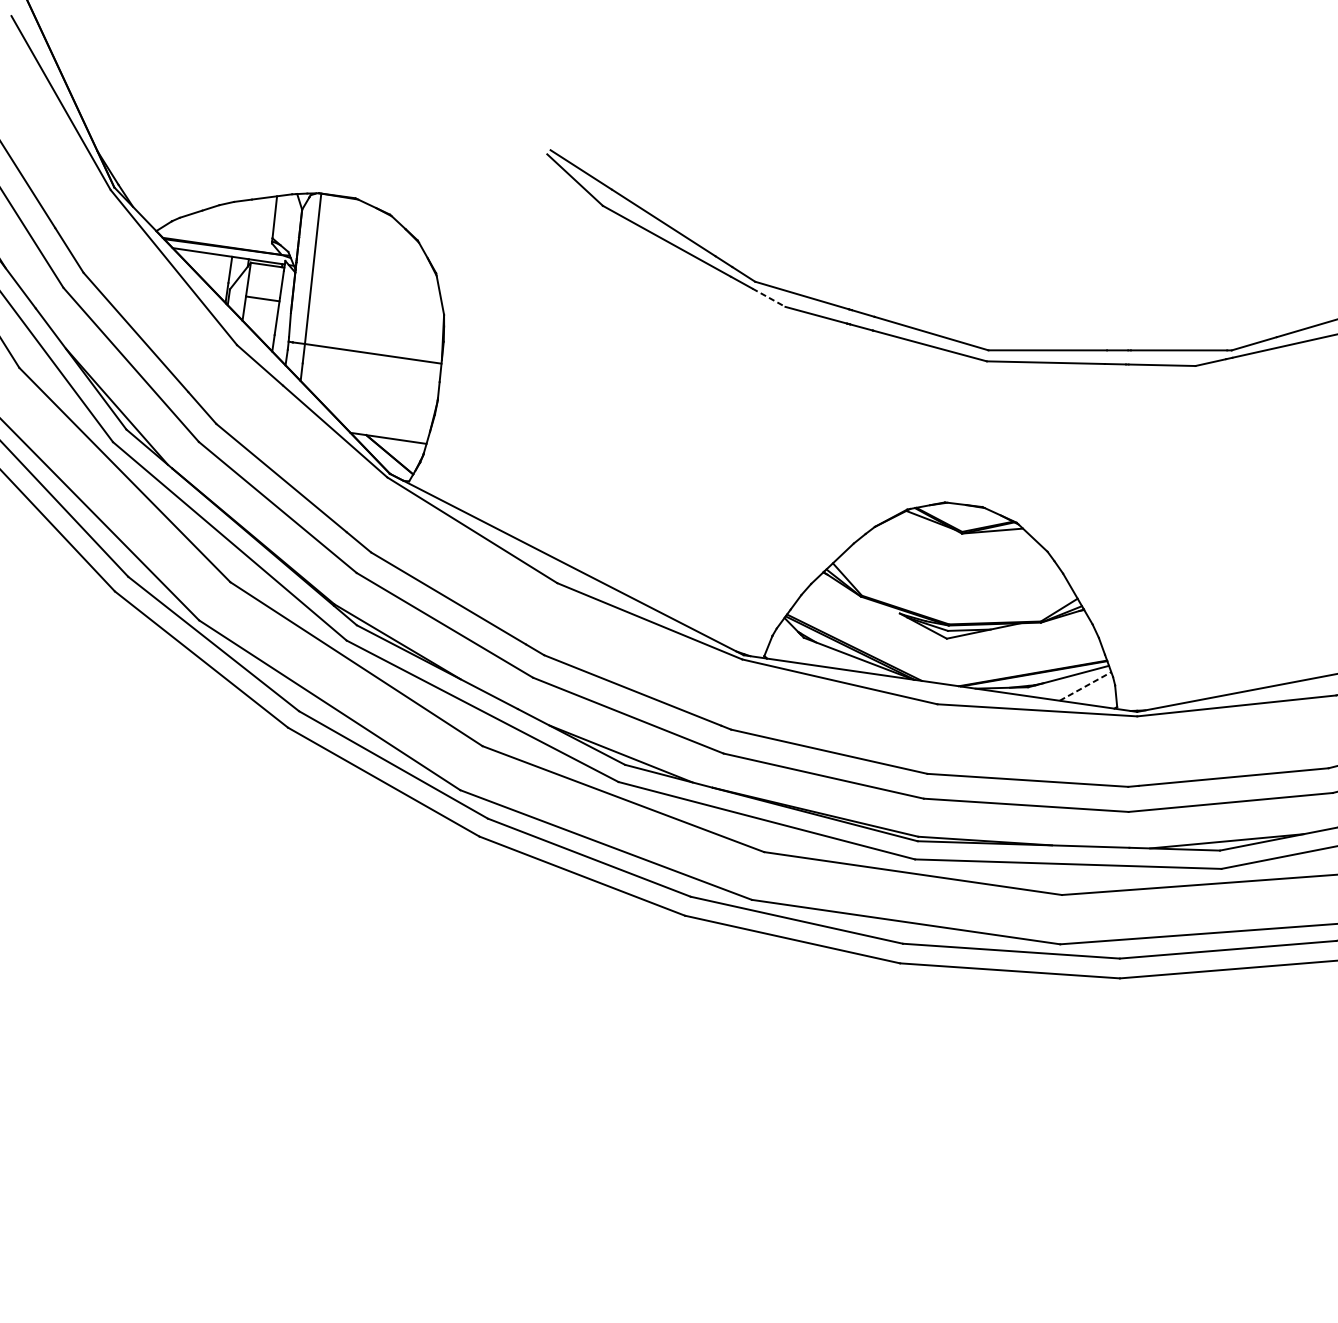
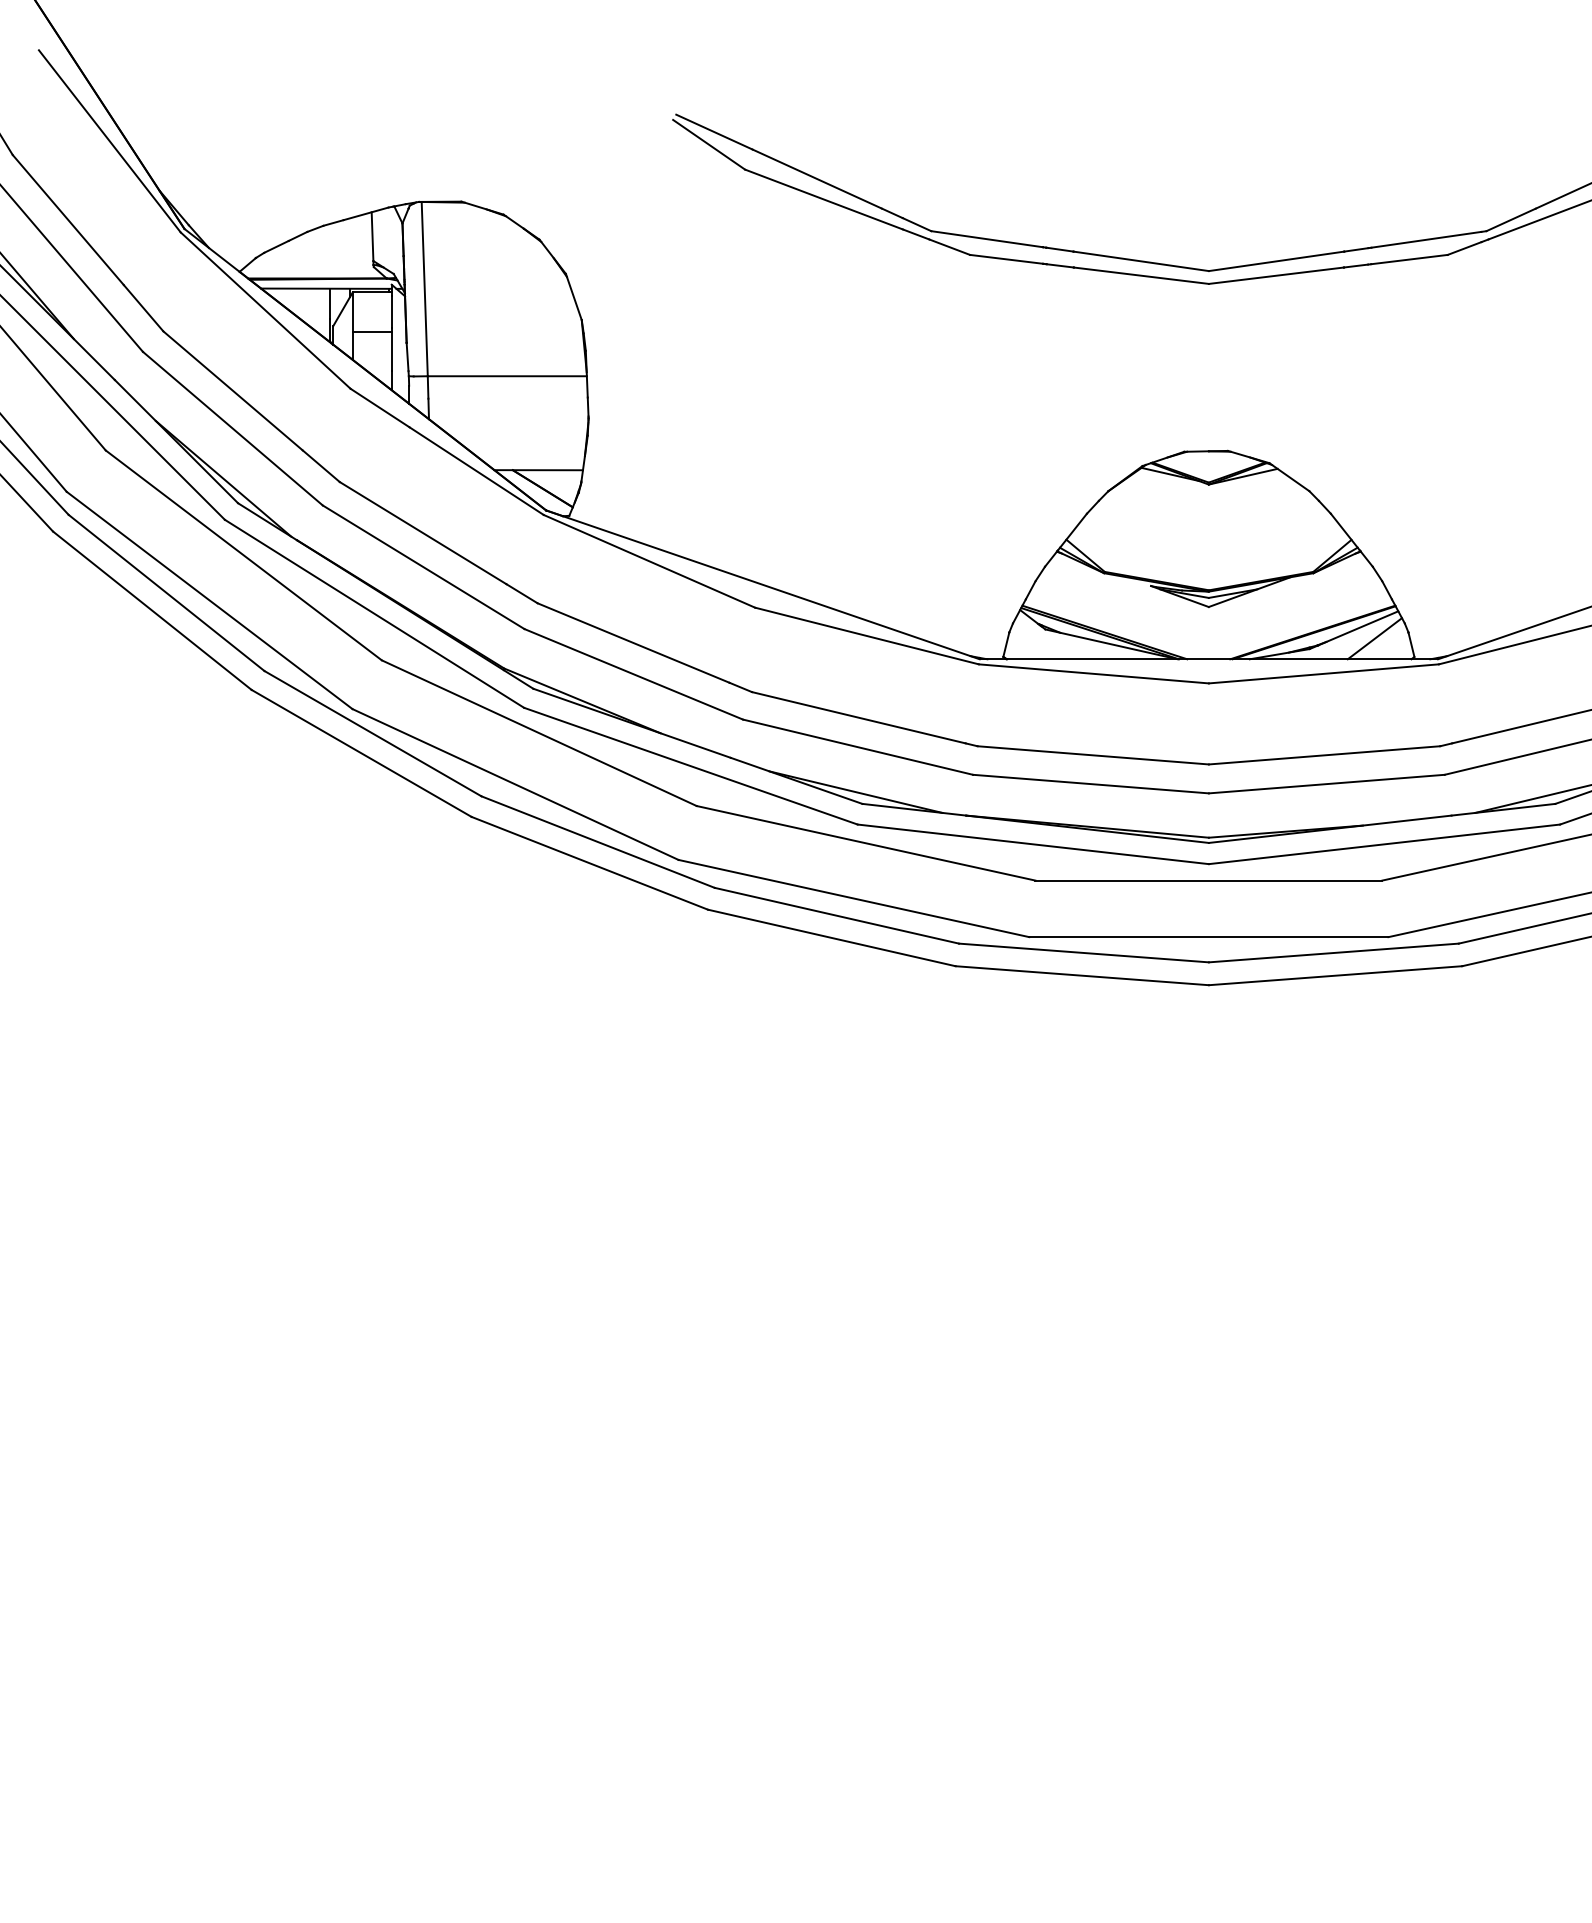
line: (768, 298) -> (949, 247), dashed -> solid
line: (1086, 686) -> (1375, 638), dashed -> solid

